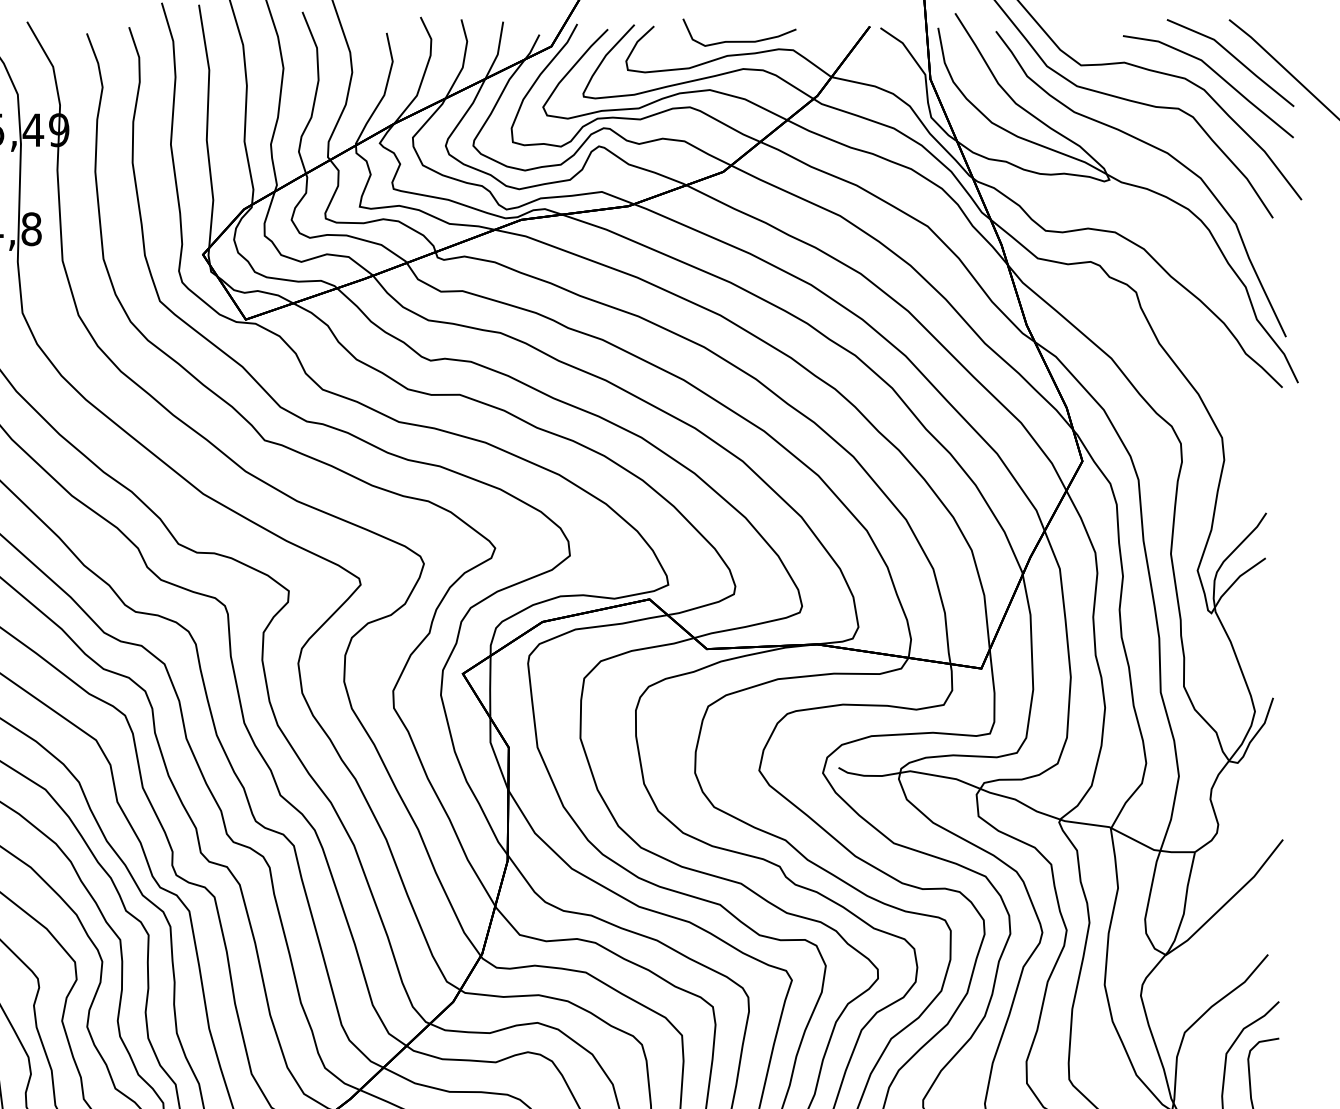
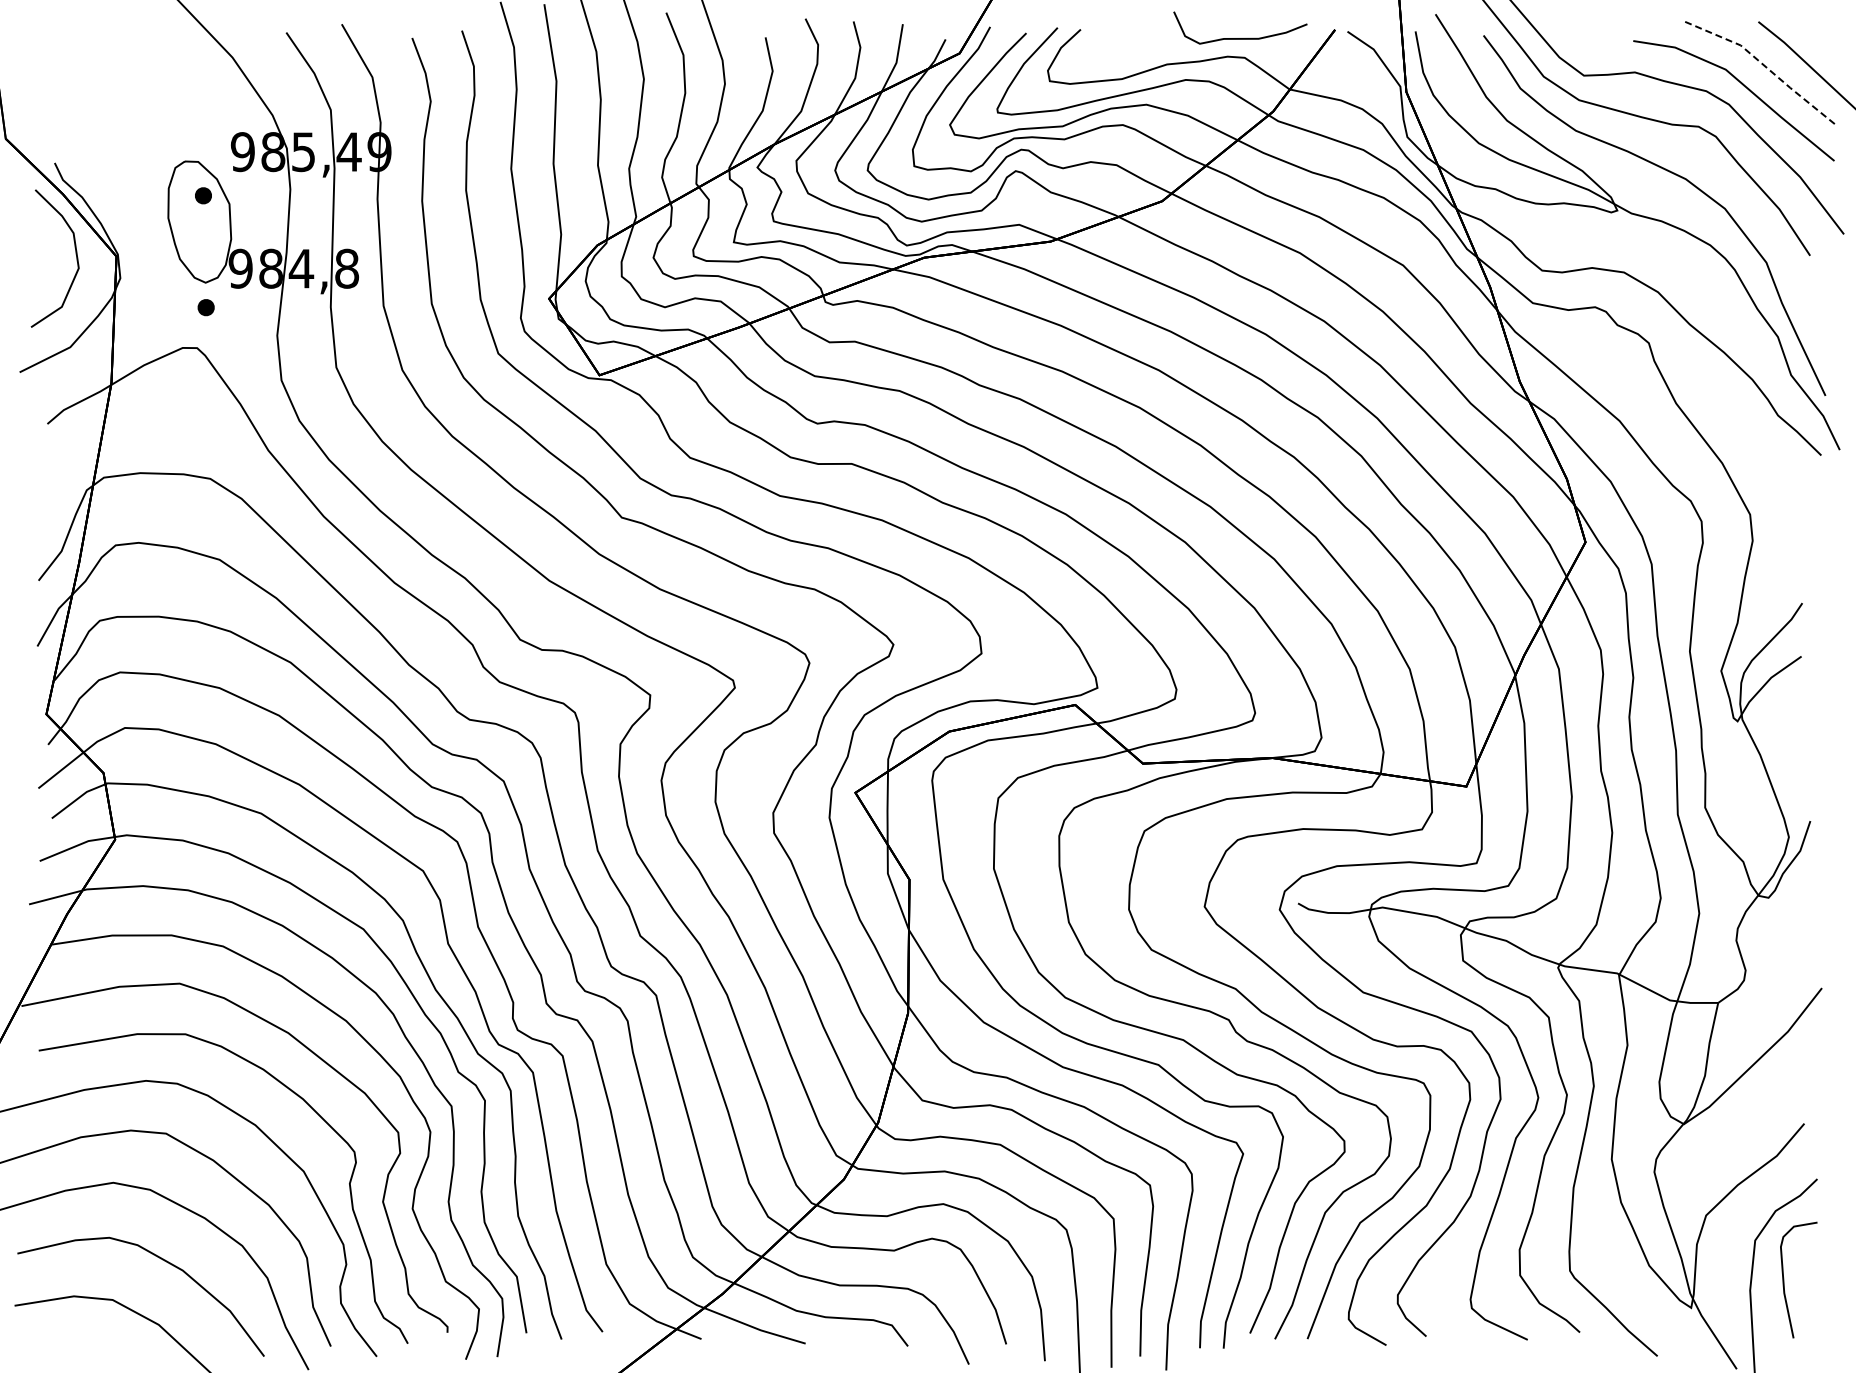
curve: (739, 41) -> (1240, 38), moved
line: (1234, 57) -> (1764, 66), solid -> dashed

